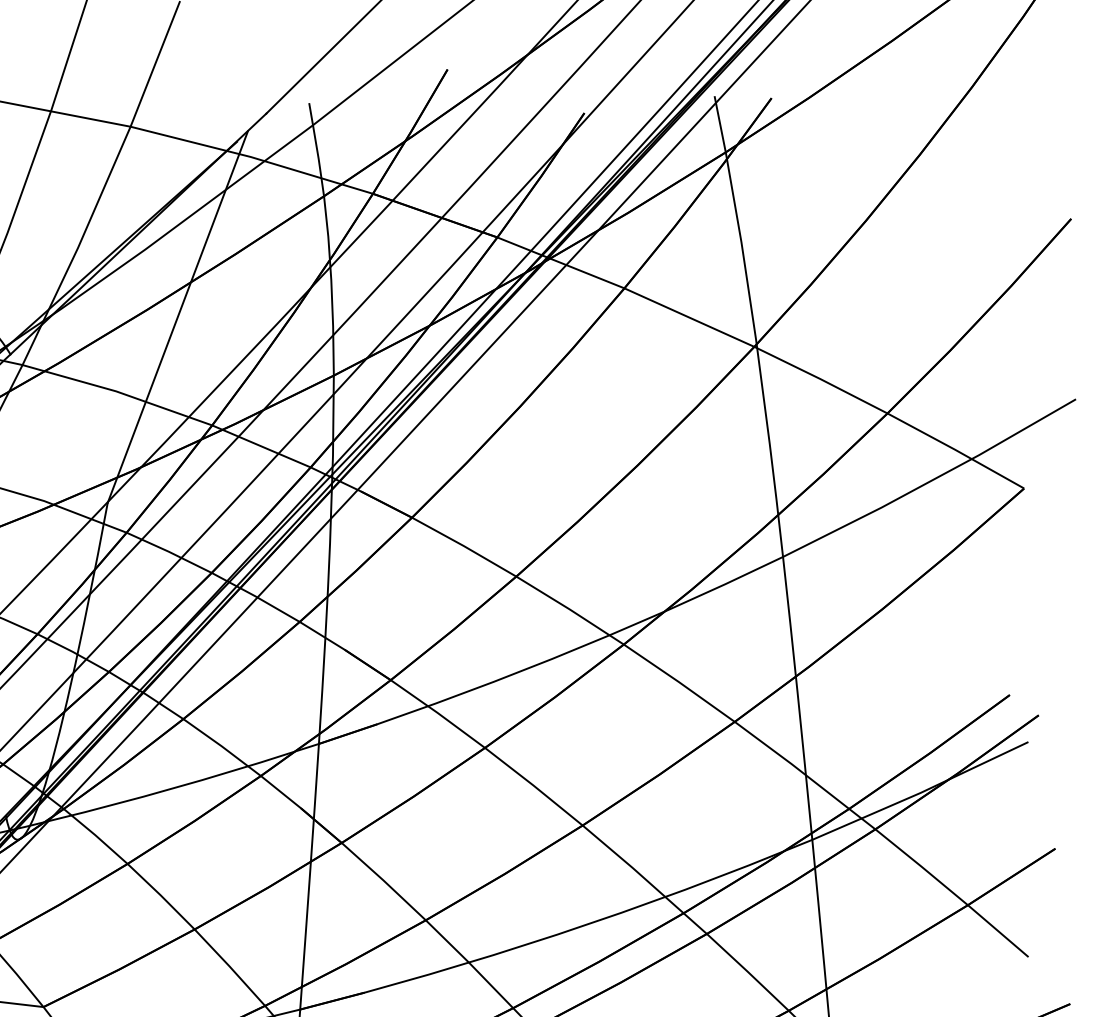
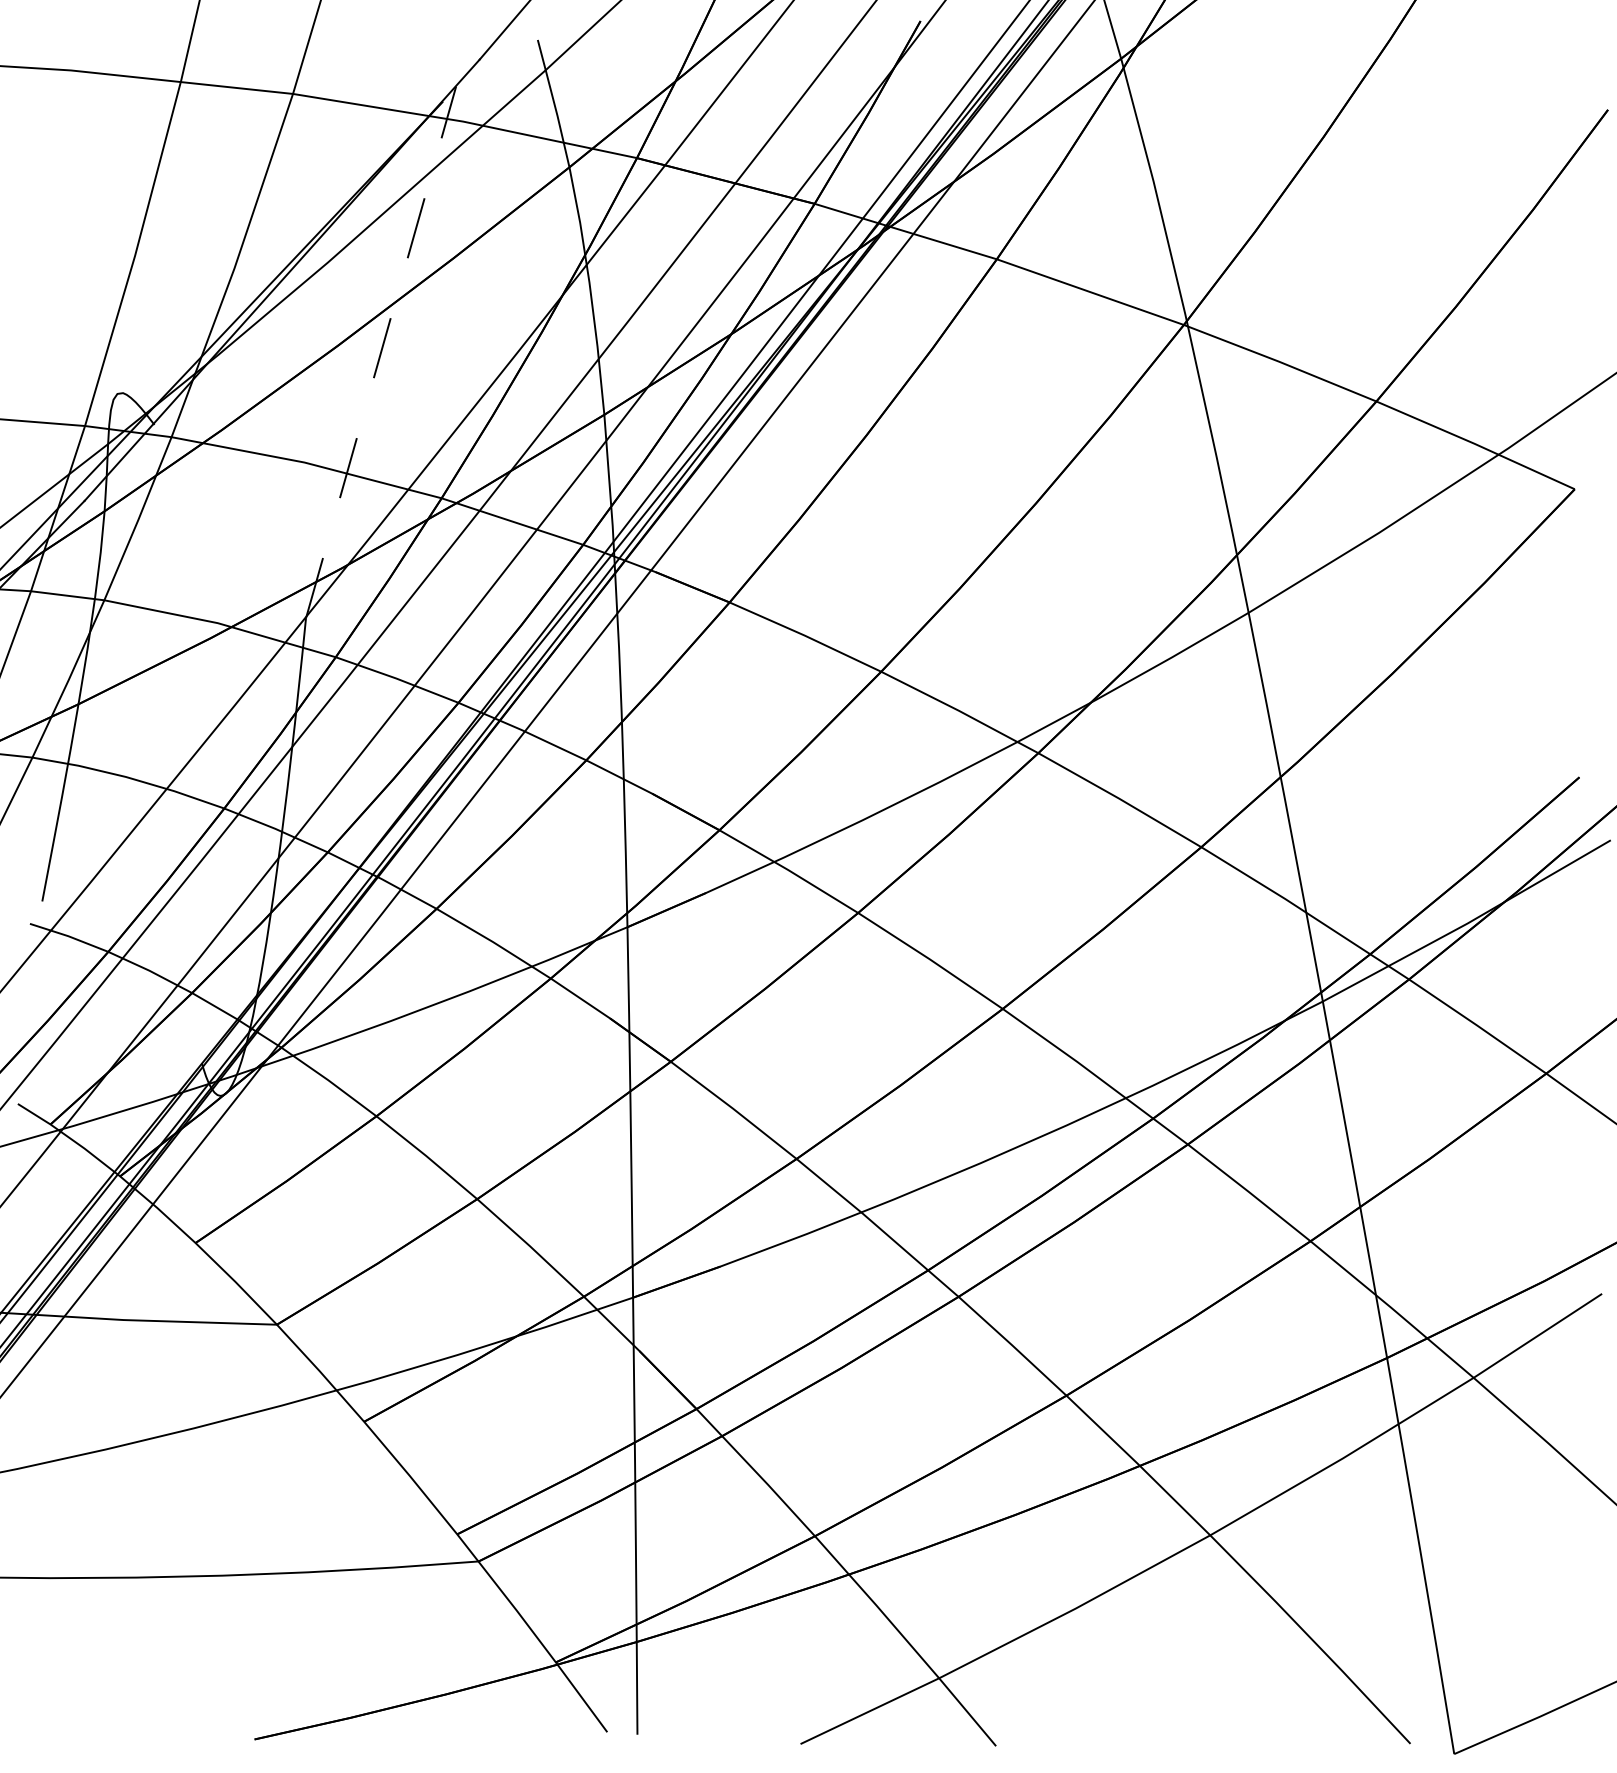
line: (178, 316) -> (381, 351), solid -> dashed

